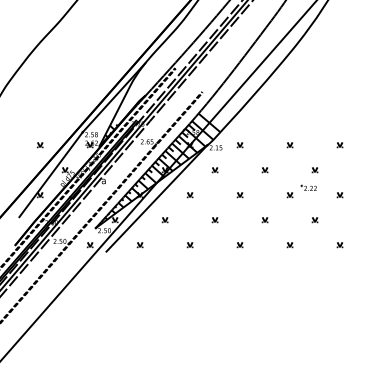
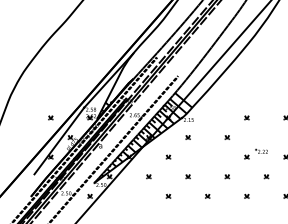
part: (239, 145) -> (207, 118), removed
part: (314, 170) -> (266, 137), removed
part: (239, 195) -> (207, 157), removed
line: (156, 198) -> (142, 159), removed
part: (139, 245) -> (128, 196), removed

